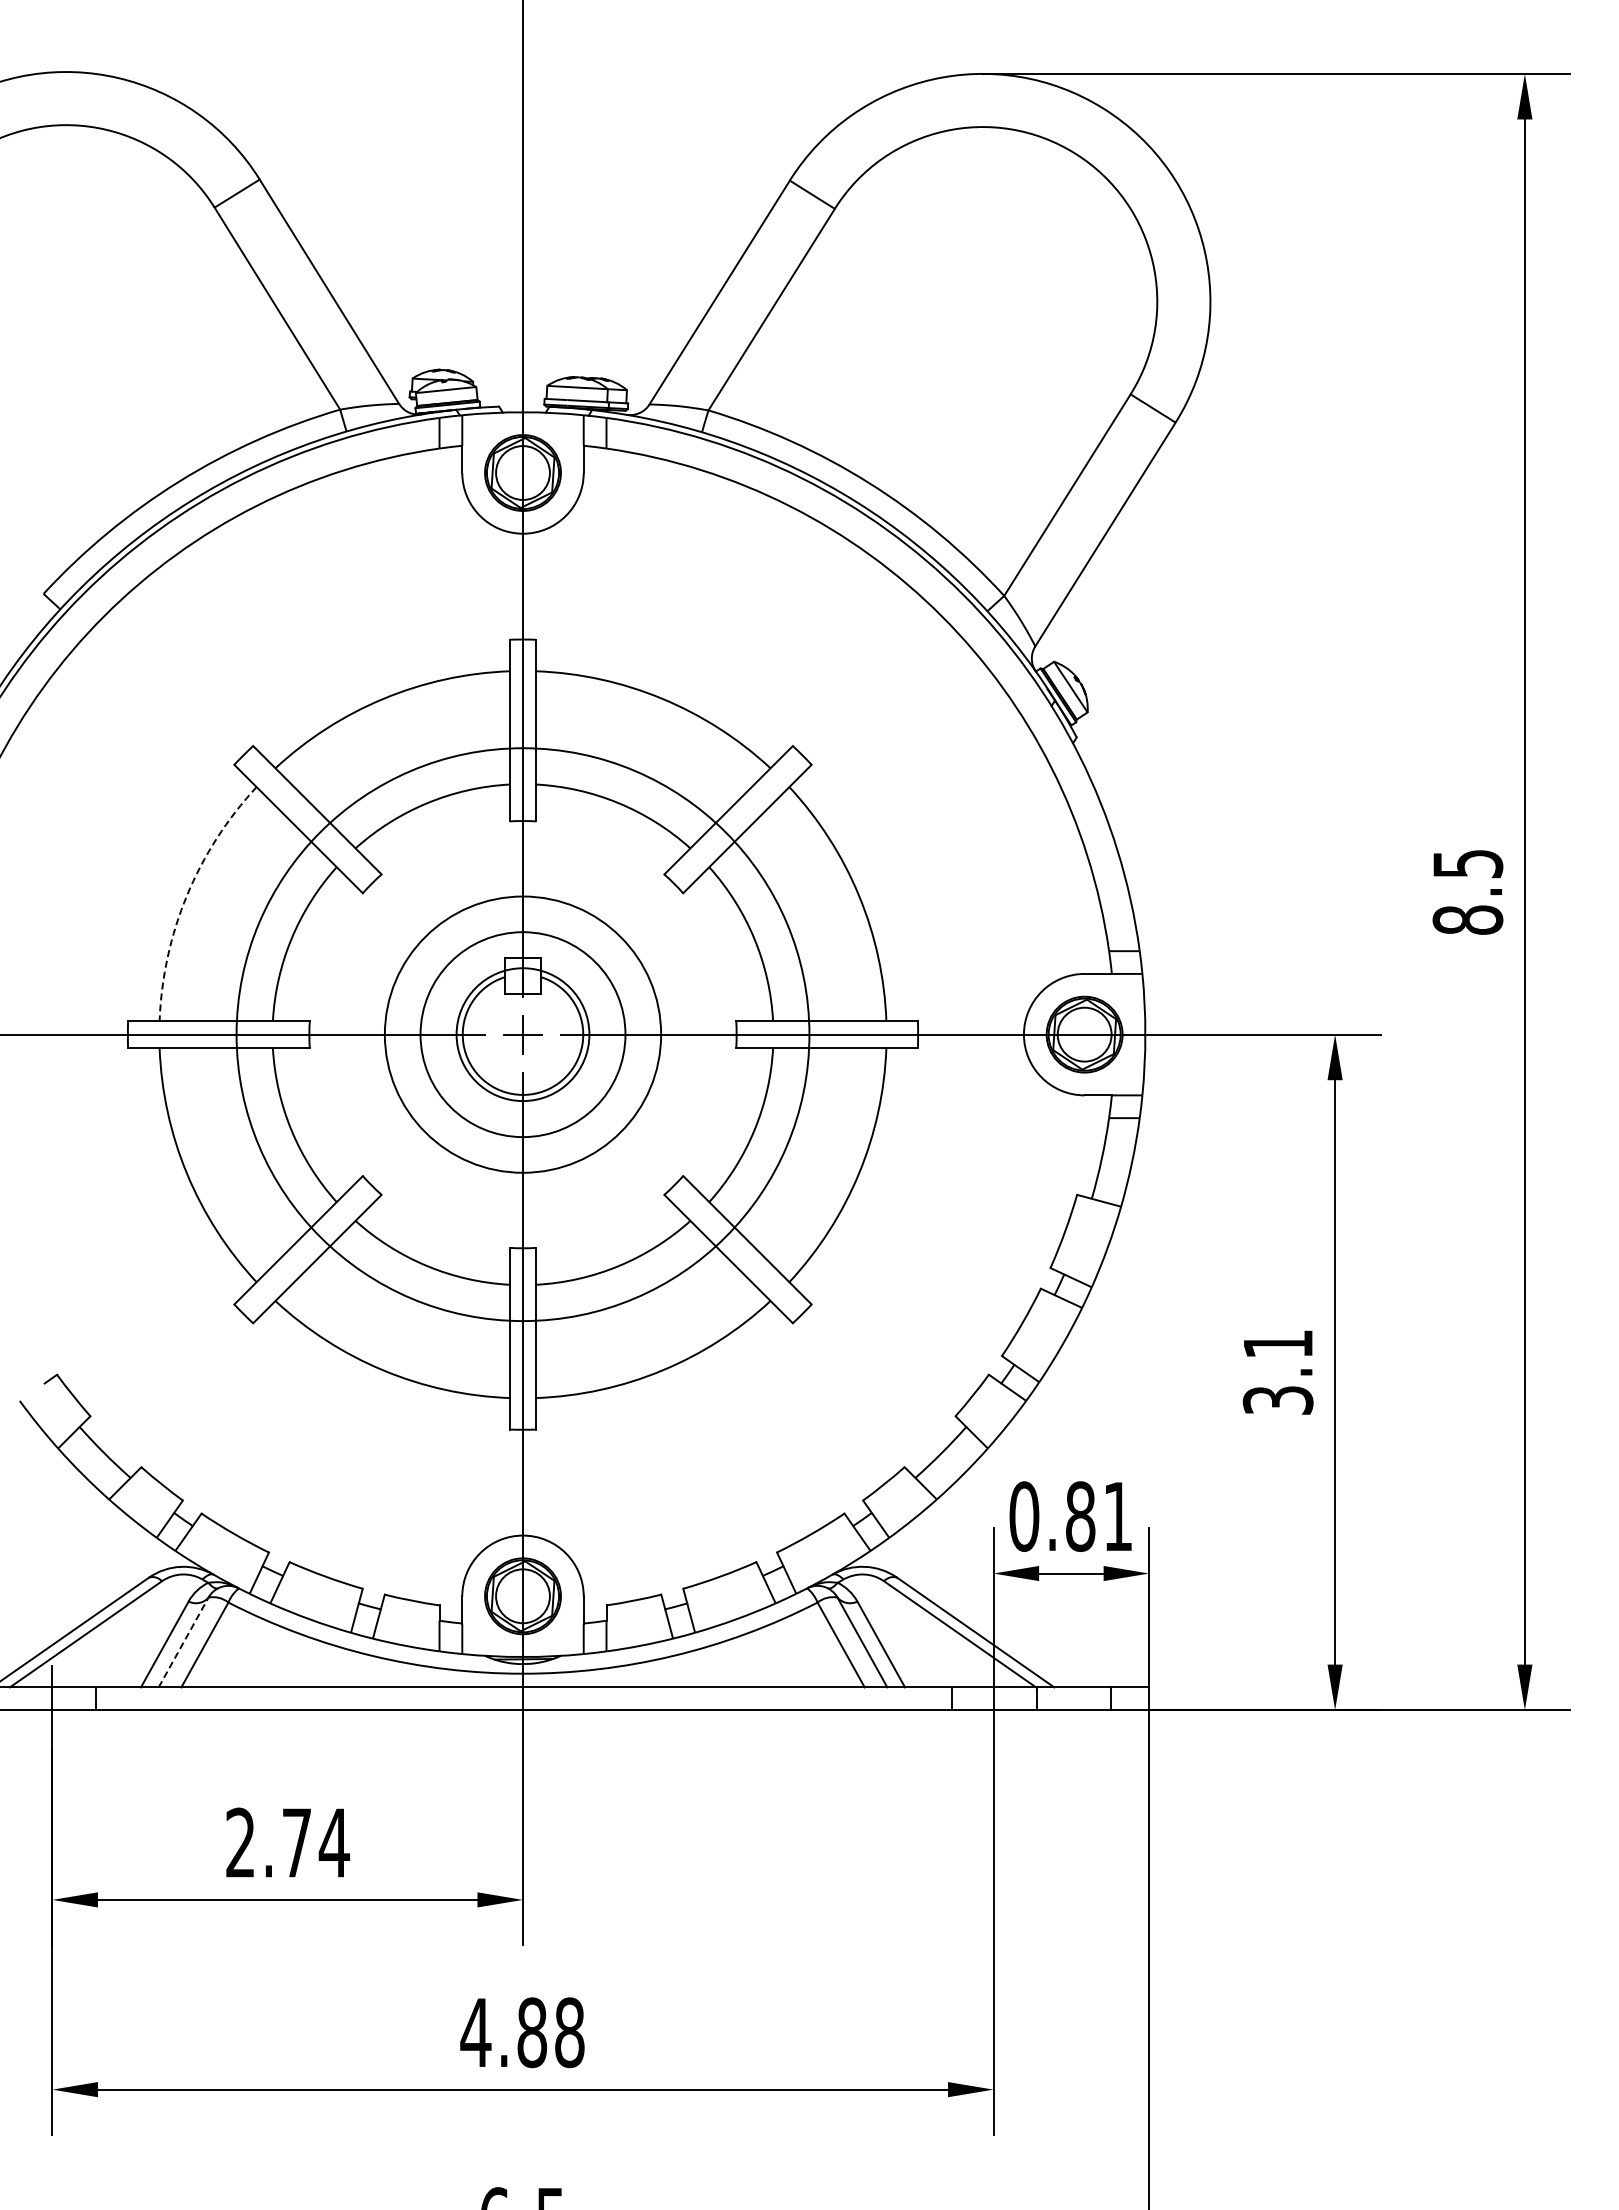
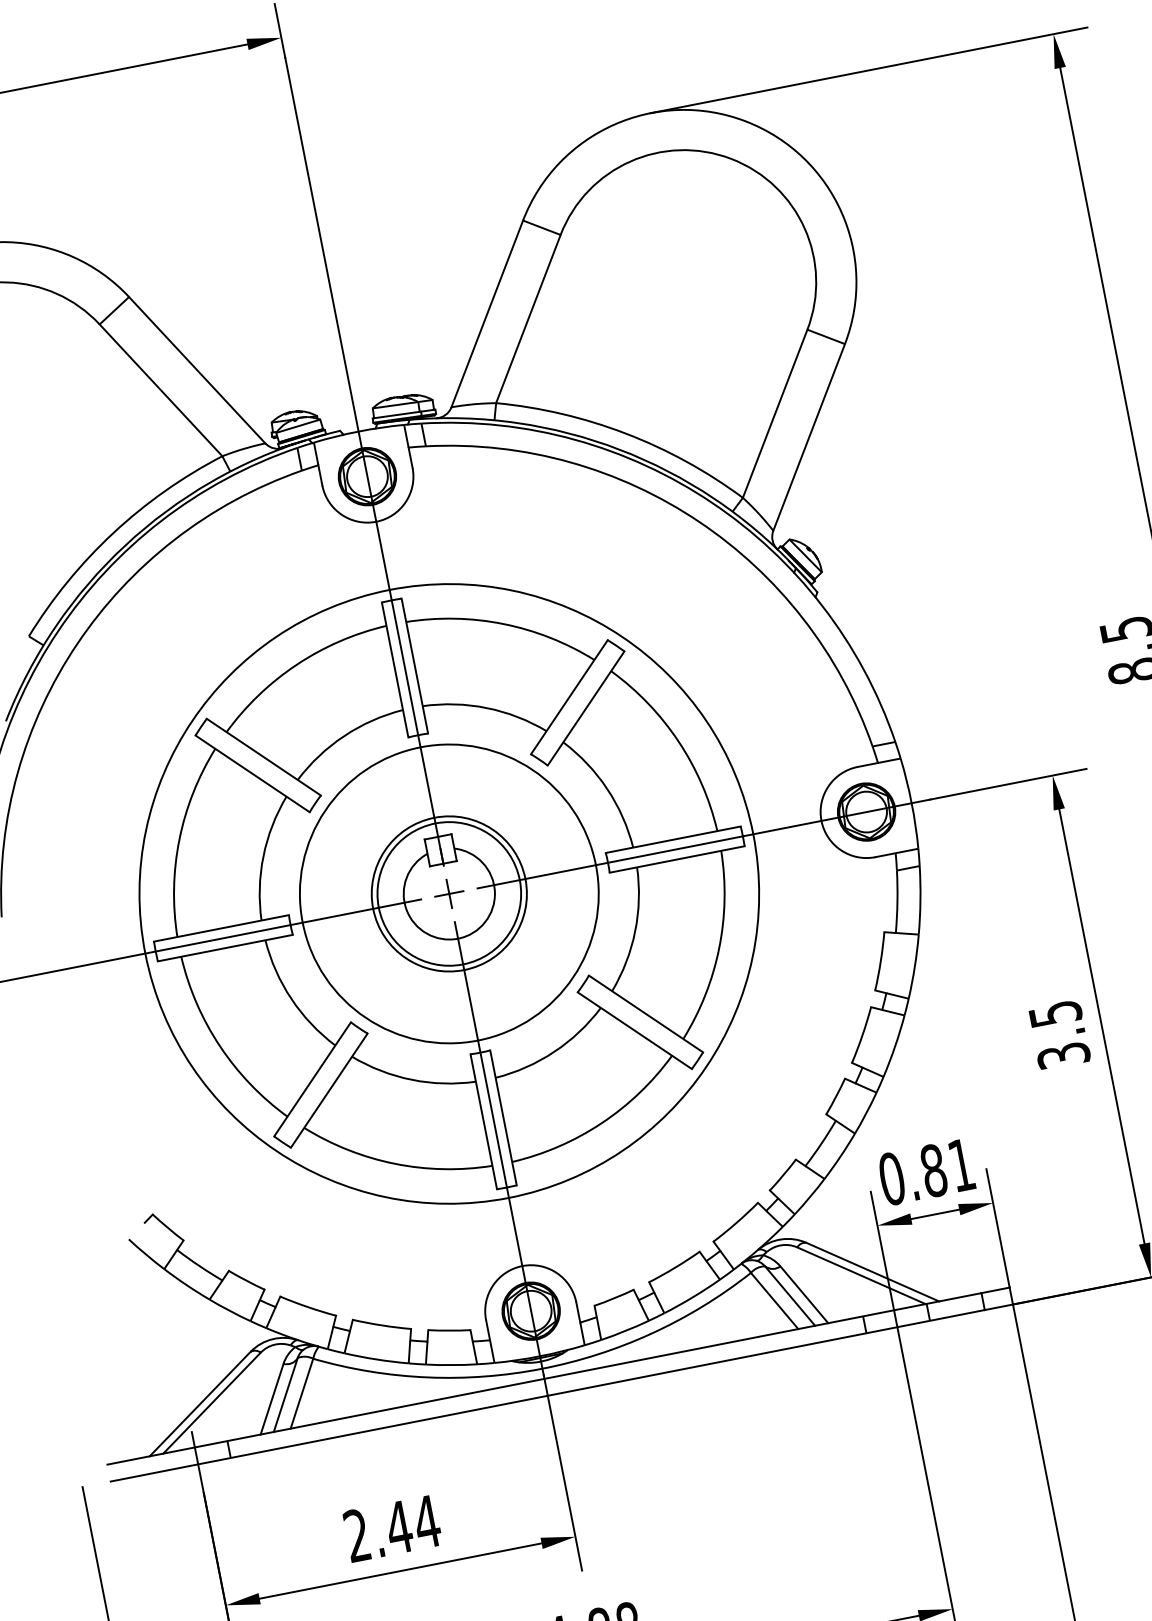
arc: (187, 895) -> (179, 839), dashed -> solid
circle: (522, 1034) -> (448, 893), size x1.43
circle: (522, 1034) -> (448, 893), size x1.43
circle: (522, 1034) -> (448, 893), size x1.43
text: (1278, 1344) -> (1055, 1014), 3.1 -> 3.5
line: (183, 1642) -> (285, 1395), dashed -> solid
text: (296, 1842) -> (398, 1527), 2.74 -> 2.44

